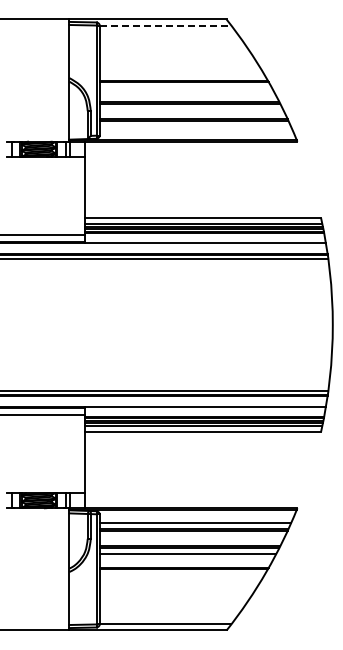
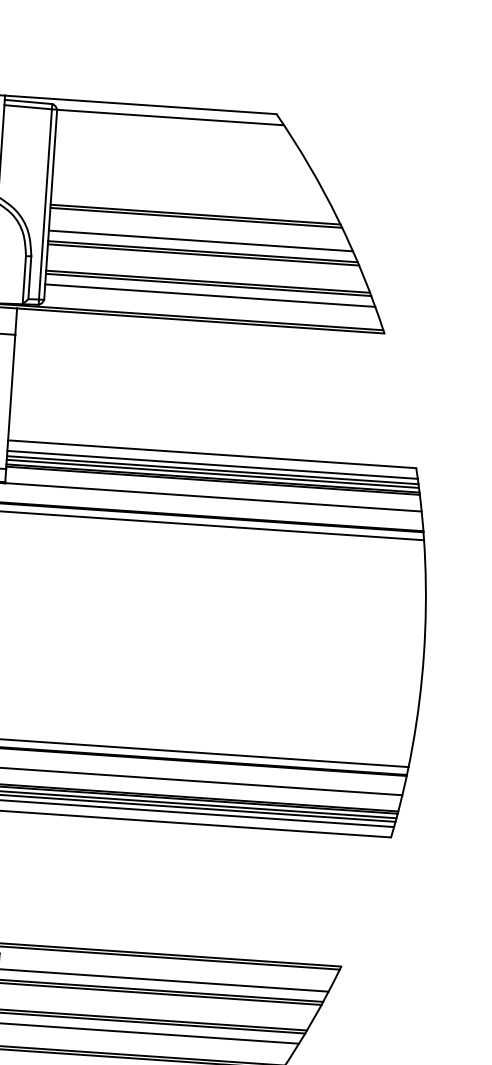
line: (165, 25) -> (170, 117), dashed -> solid
line: (187, 95) -> (200, 240), added
line: (195, 126) -> (210, 295), added

